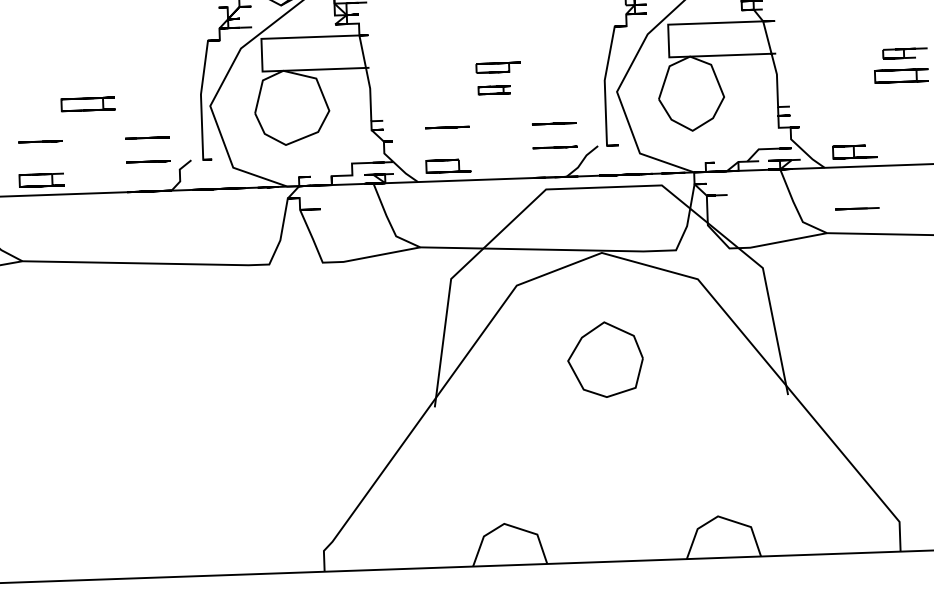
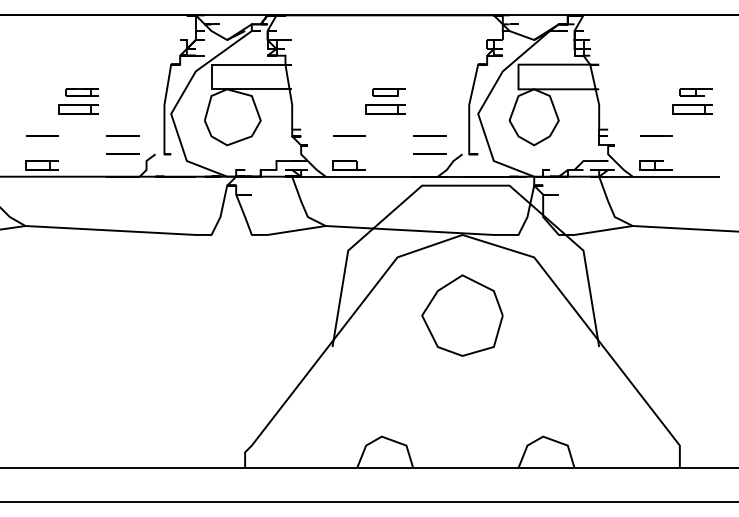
part: (90, 81) -> (81, 92), added
part: (494, 90) -> (385, 109), size x1.67
line: (857, 207) -> (656, 135), moved
part: (605, 359) -> (462, 315), size x1.43

